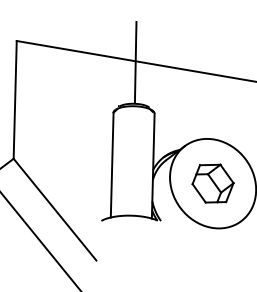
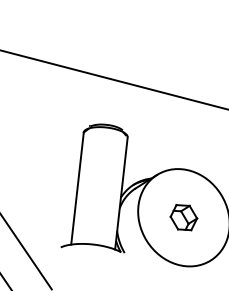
line: (135, 61) -> (112, 79), removed
part: (212, 183) -> (183, 217), size x0.6

